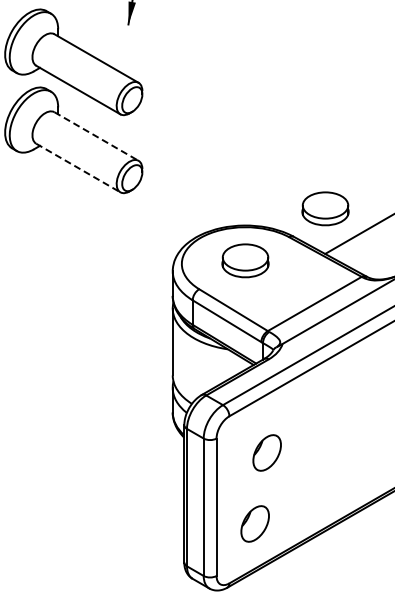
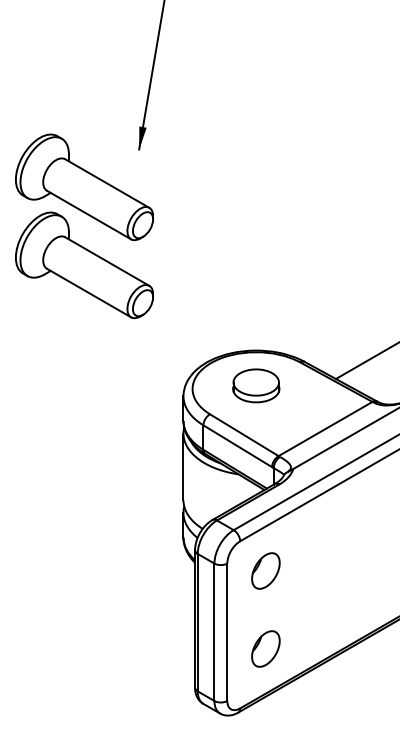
line: (96, 136) -> (107, 261), dashed -> solid
line: (78, 168) -> (89, 293), dashed -> solid
part: (325, 208) -> (336, 333), removed
part: (266, 452) -> (265, 570), moved

